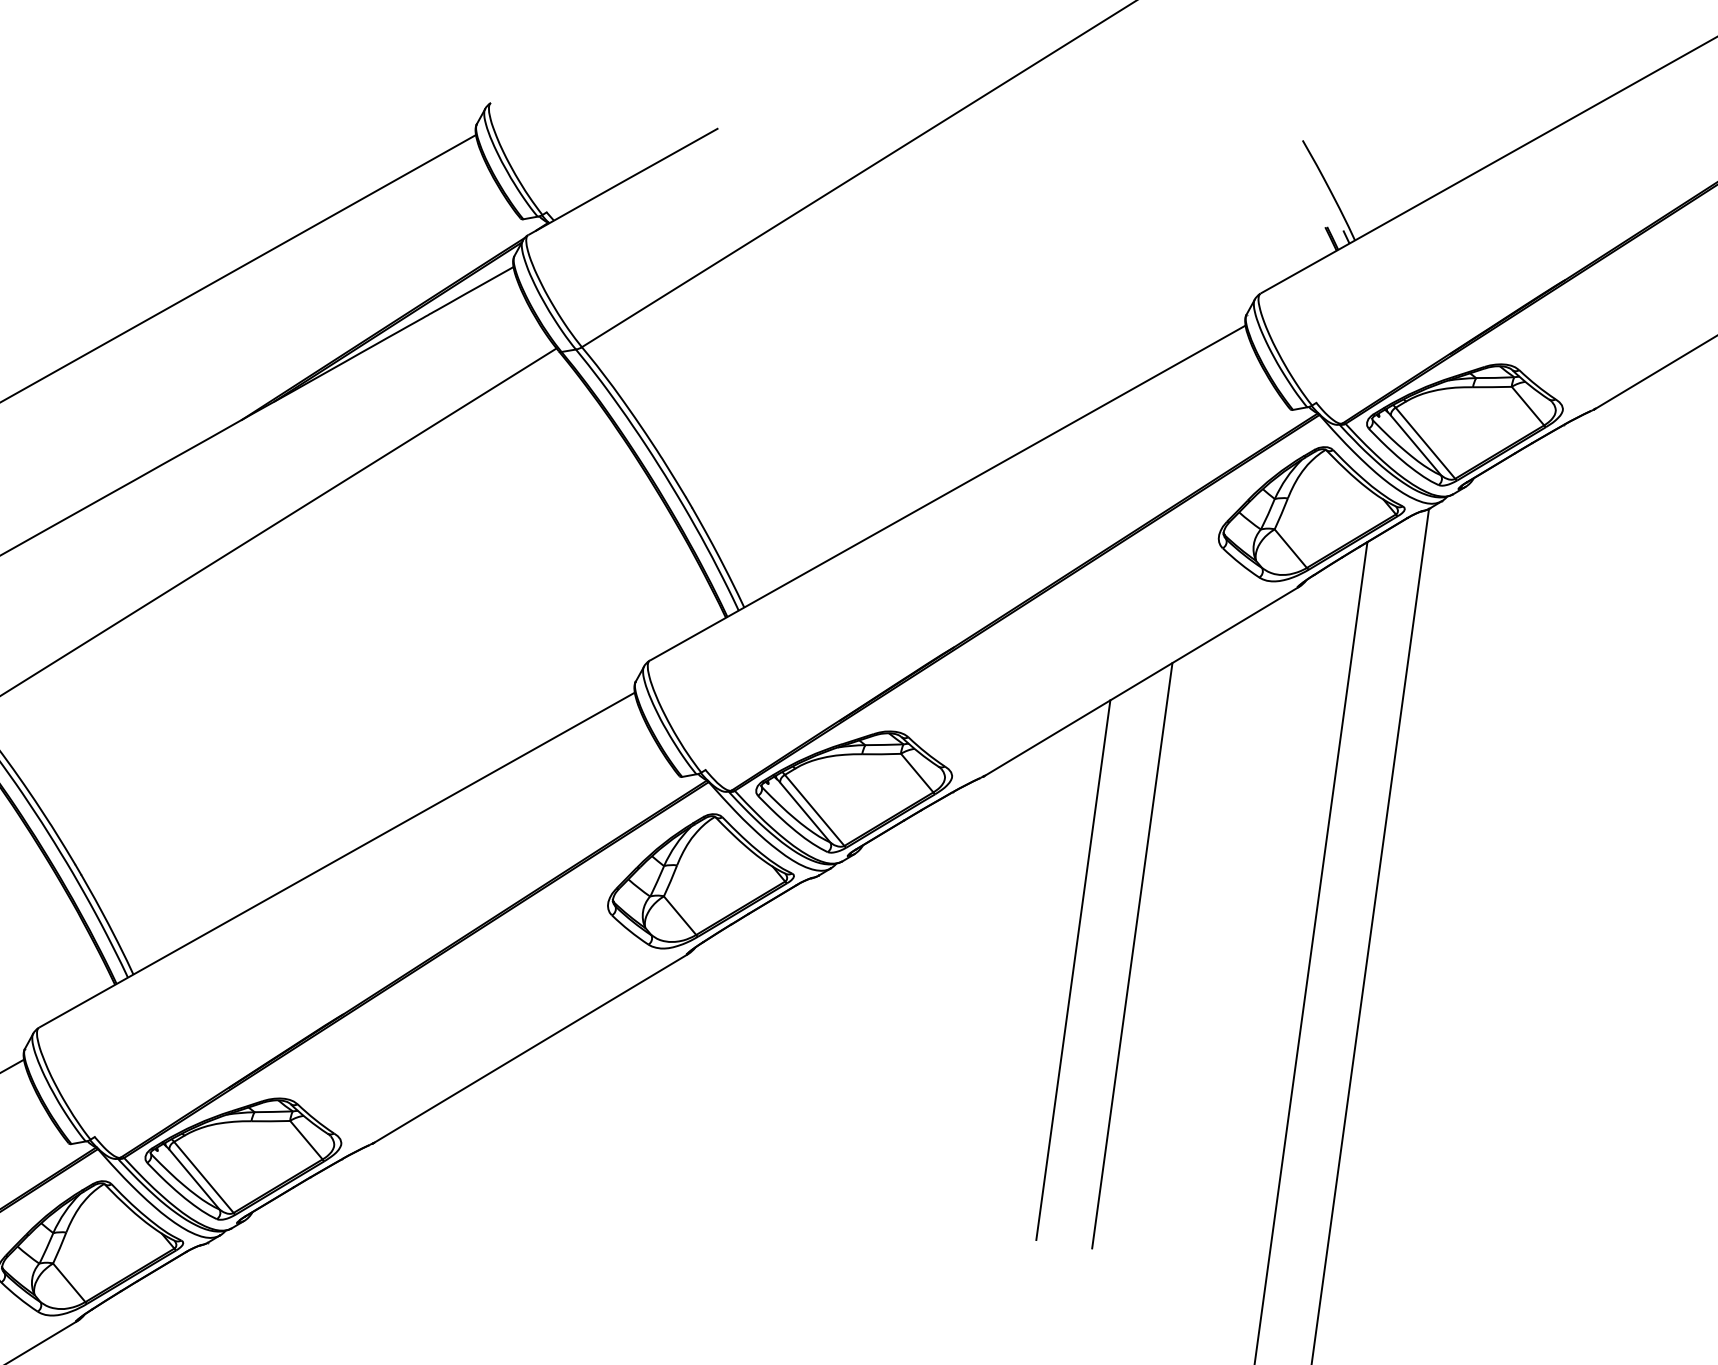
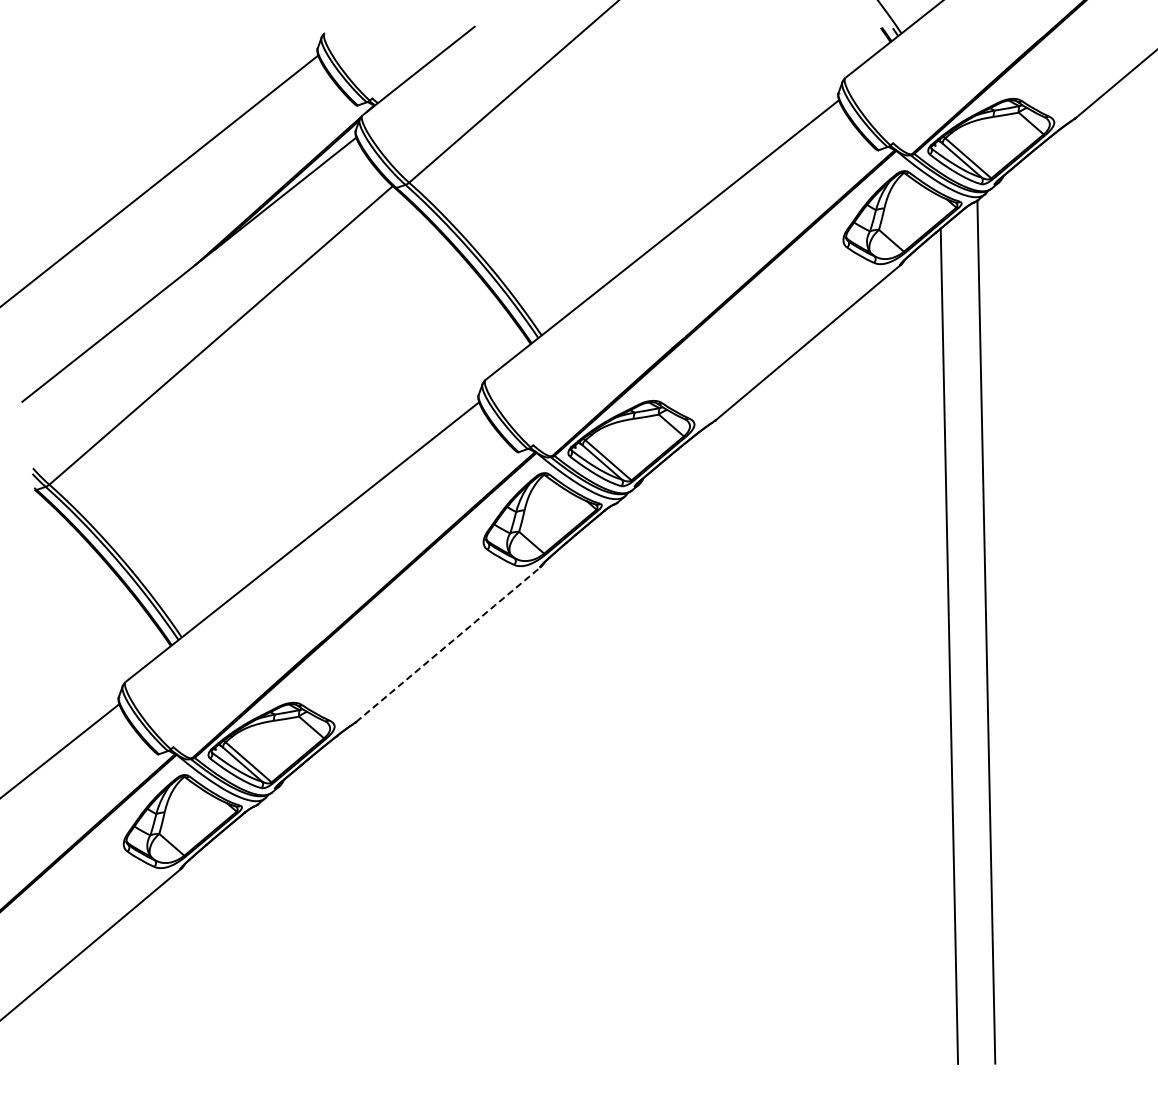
line: (1132, 954) -> (830, 521), removed
line: (1073, 969) -> (793, 537), removed
line: (531, 1048) -> (448, 644), solid -> dashed

